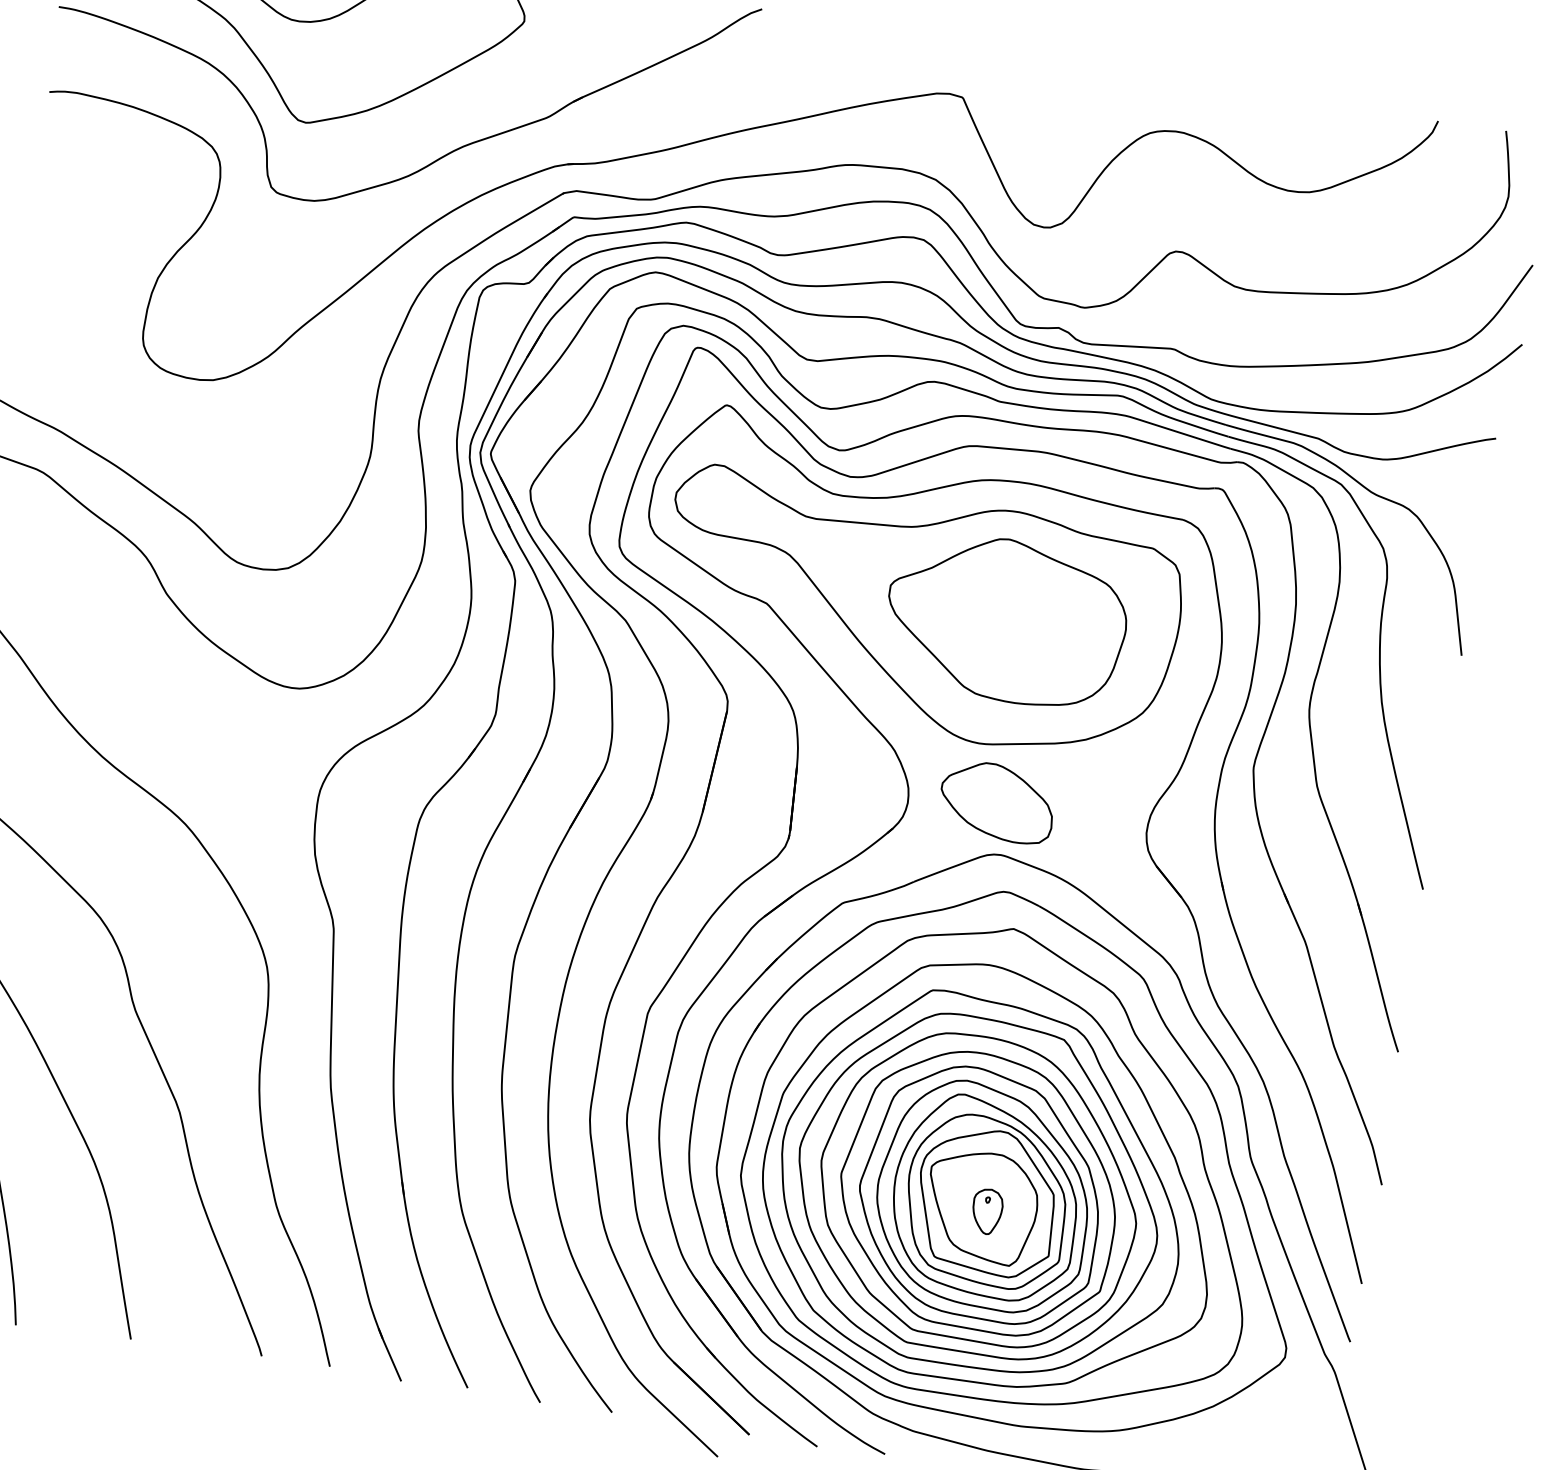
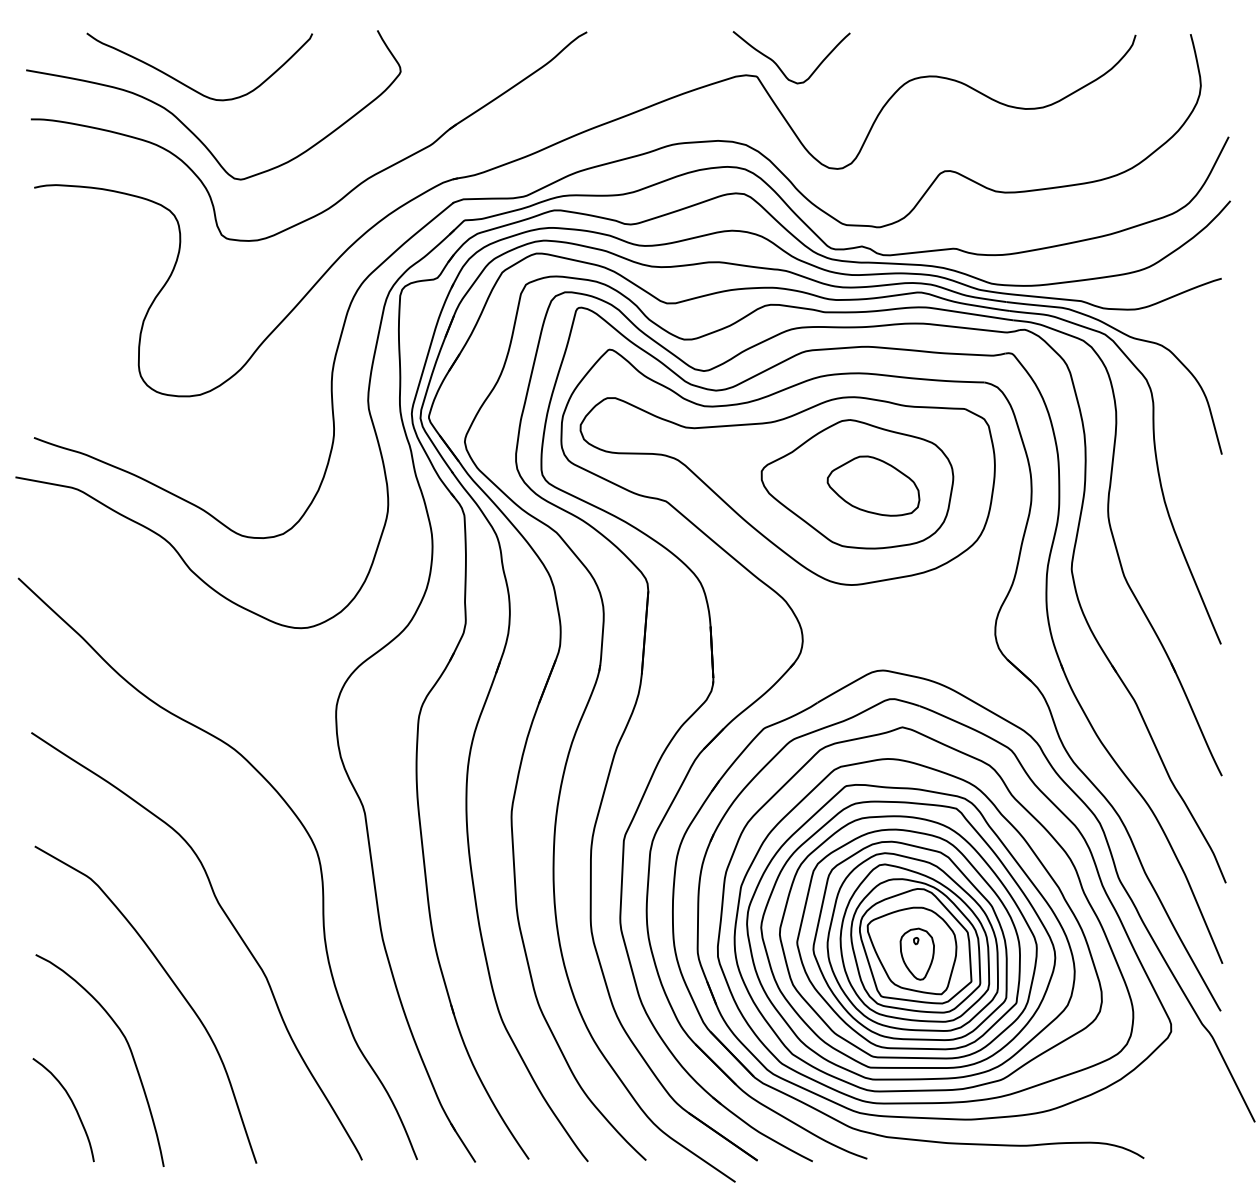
curve: (992, 89) -> (779, 66), added
part: (997, 801) -> (873, 485), moved
part: (986, 1210) -> (916, 953), size x1.43

